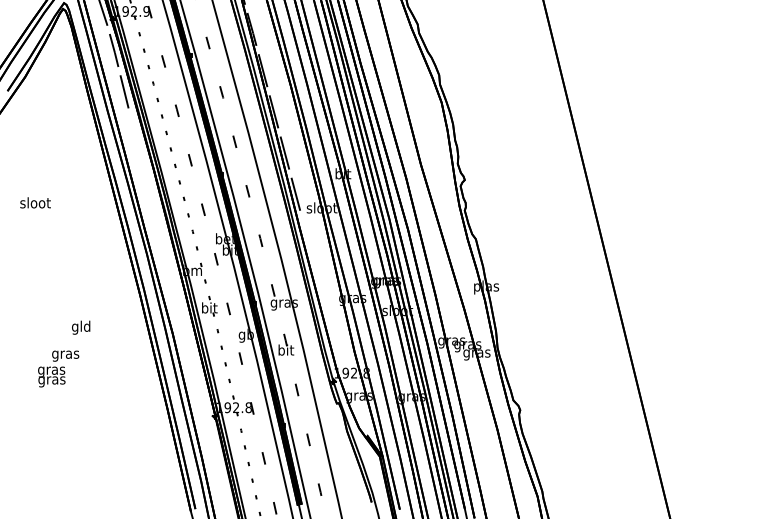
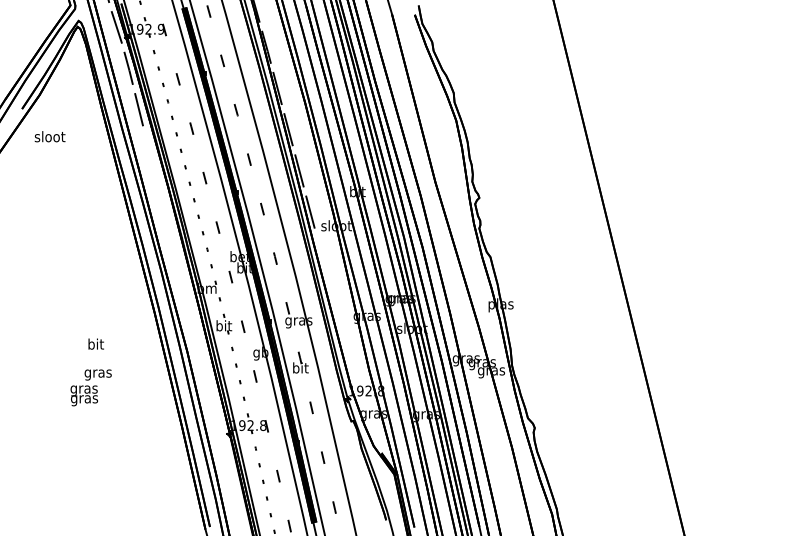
text: (34, 202) -> (49, 136), moved
text: (80, 327) -> (95, 345), gld -> bit
text: (57, 368) -> (90, 387), moved

